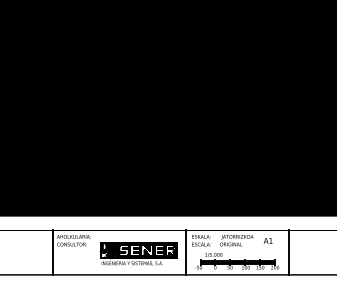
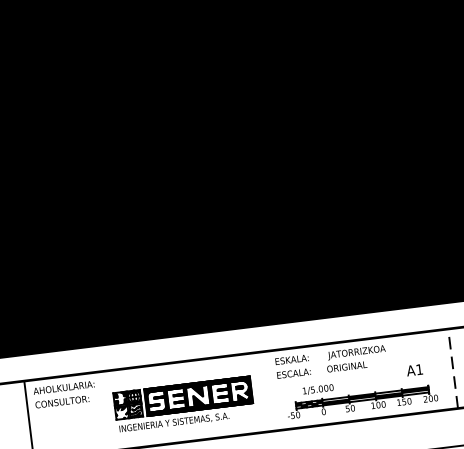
text: (267, 240) -> (413, 369), moved
line: (185, 252) -> (267, 391), removed
line: (289, 252) -> (453, 368), solid -> dashed

